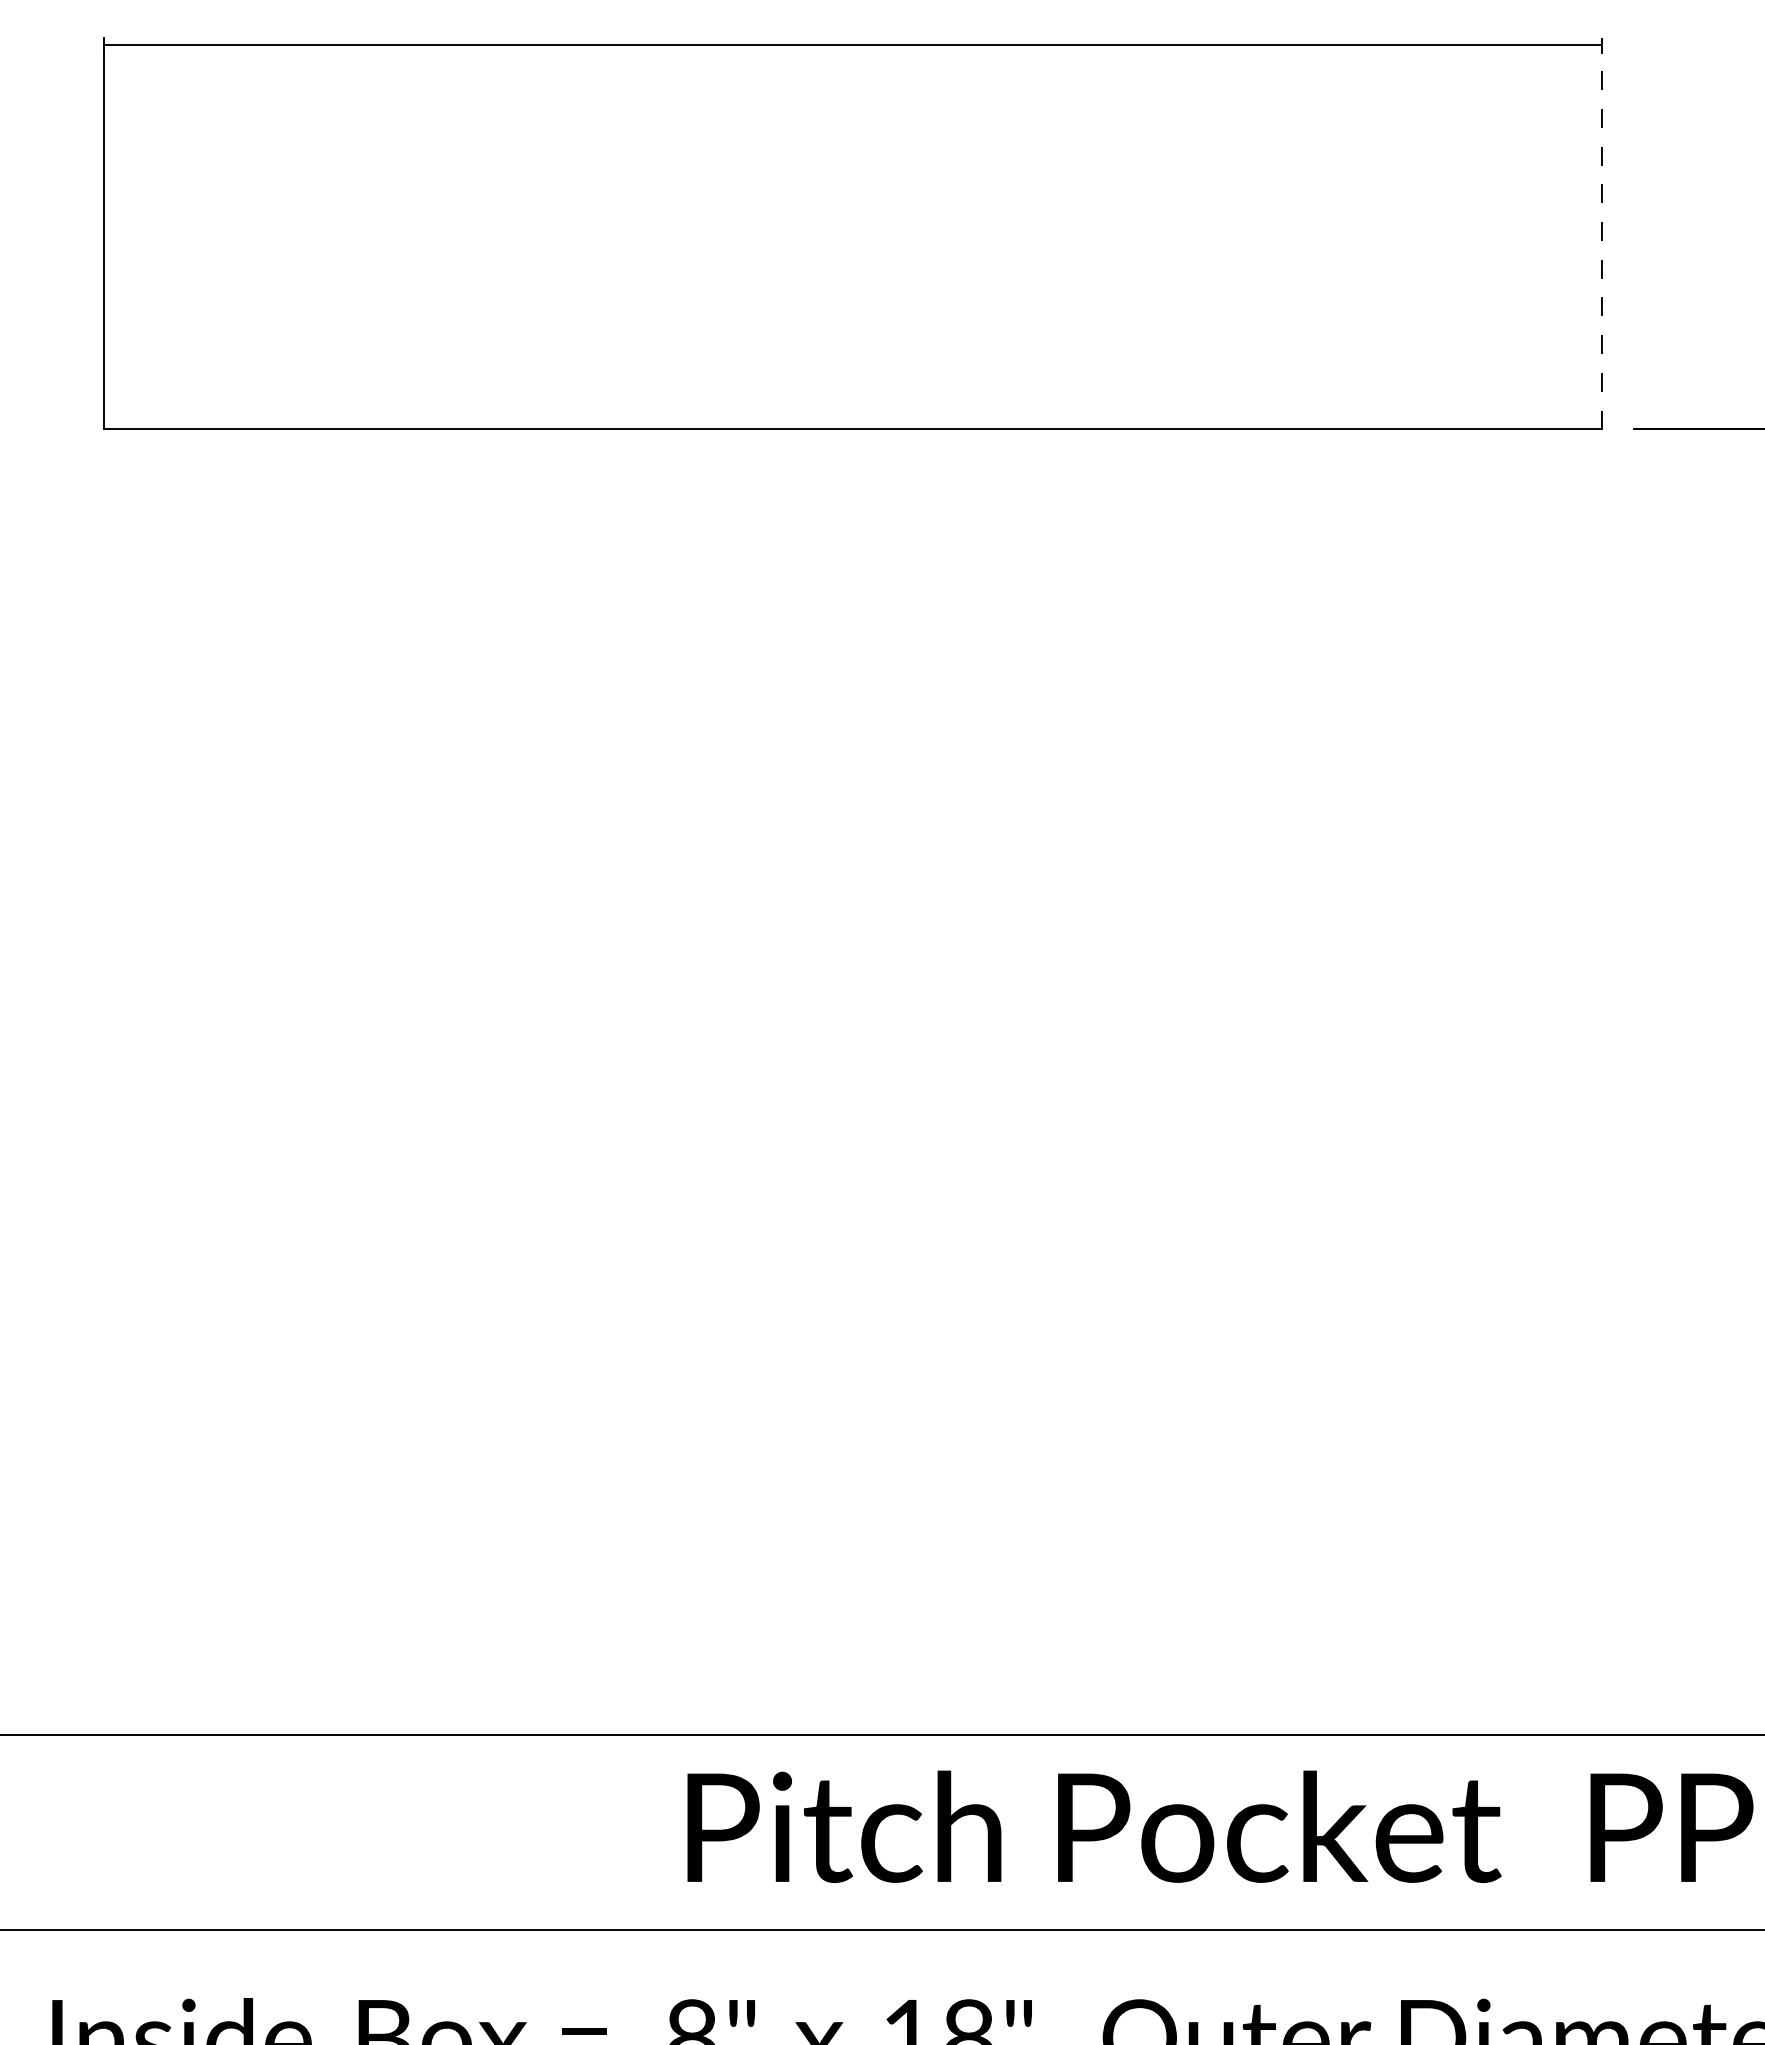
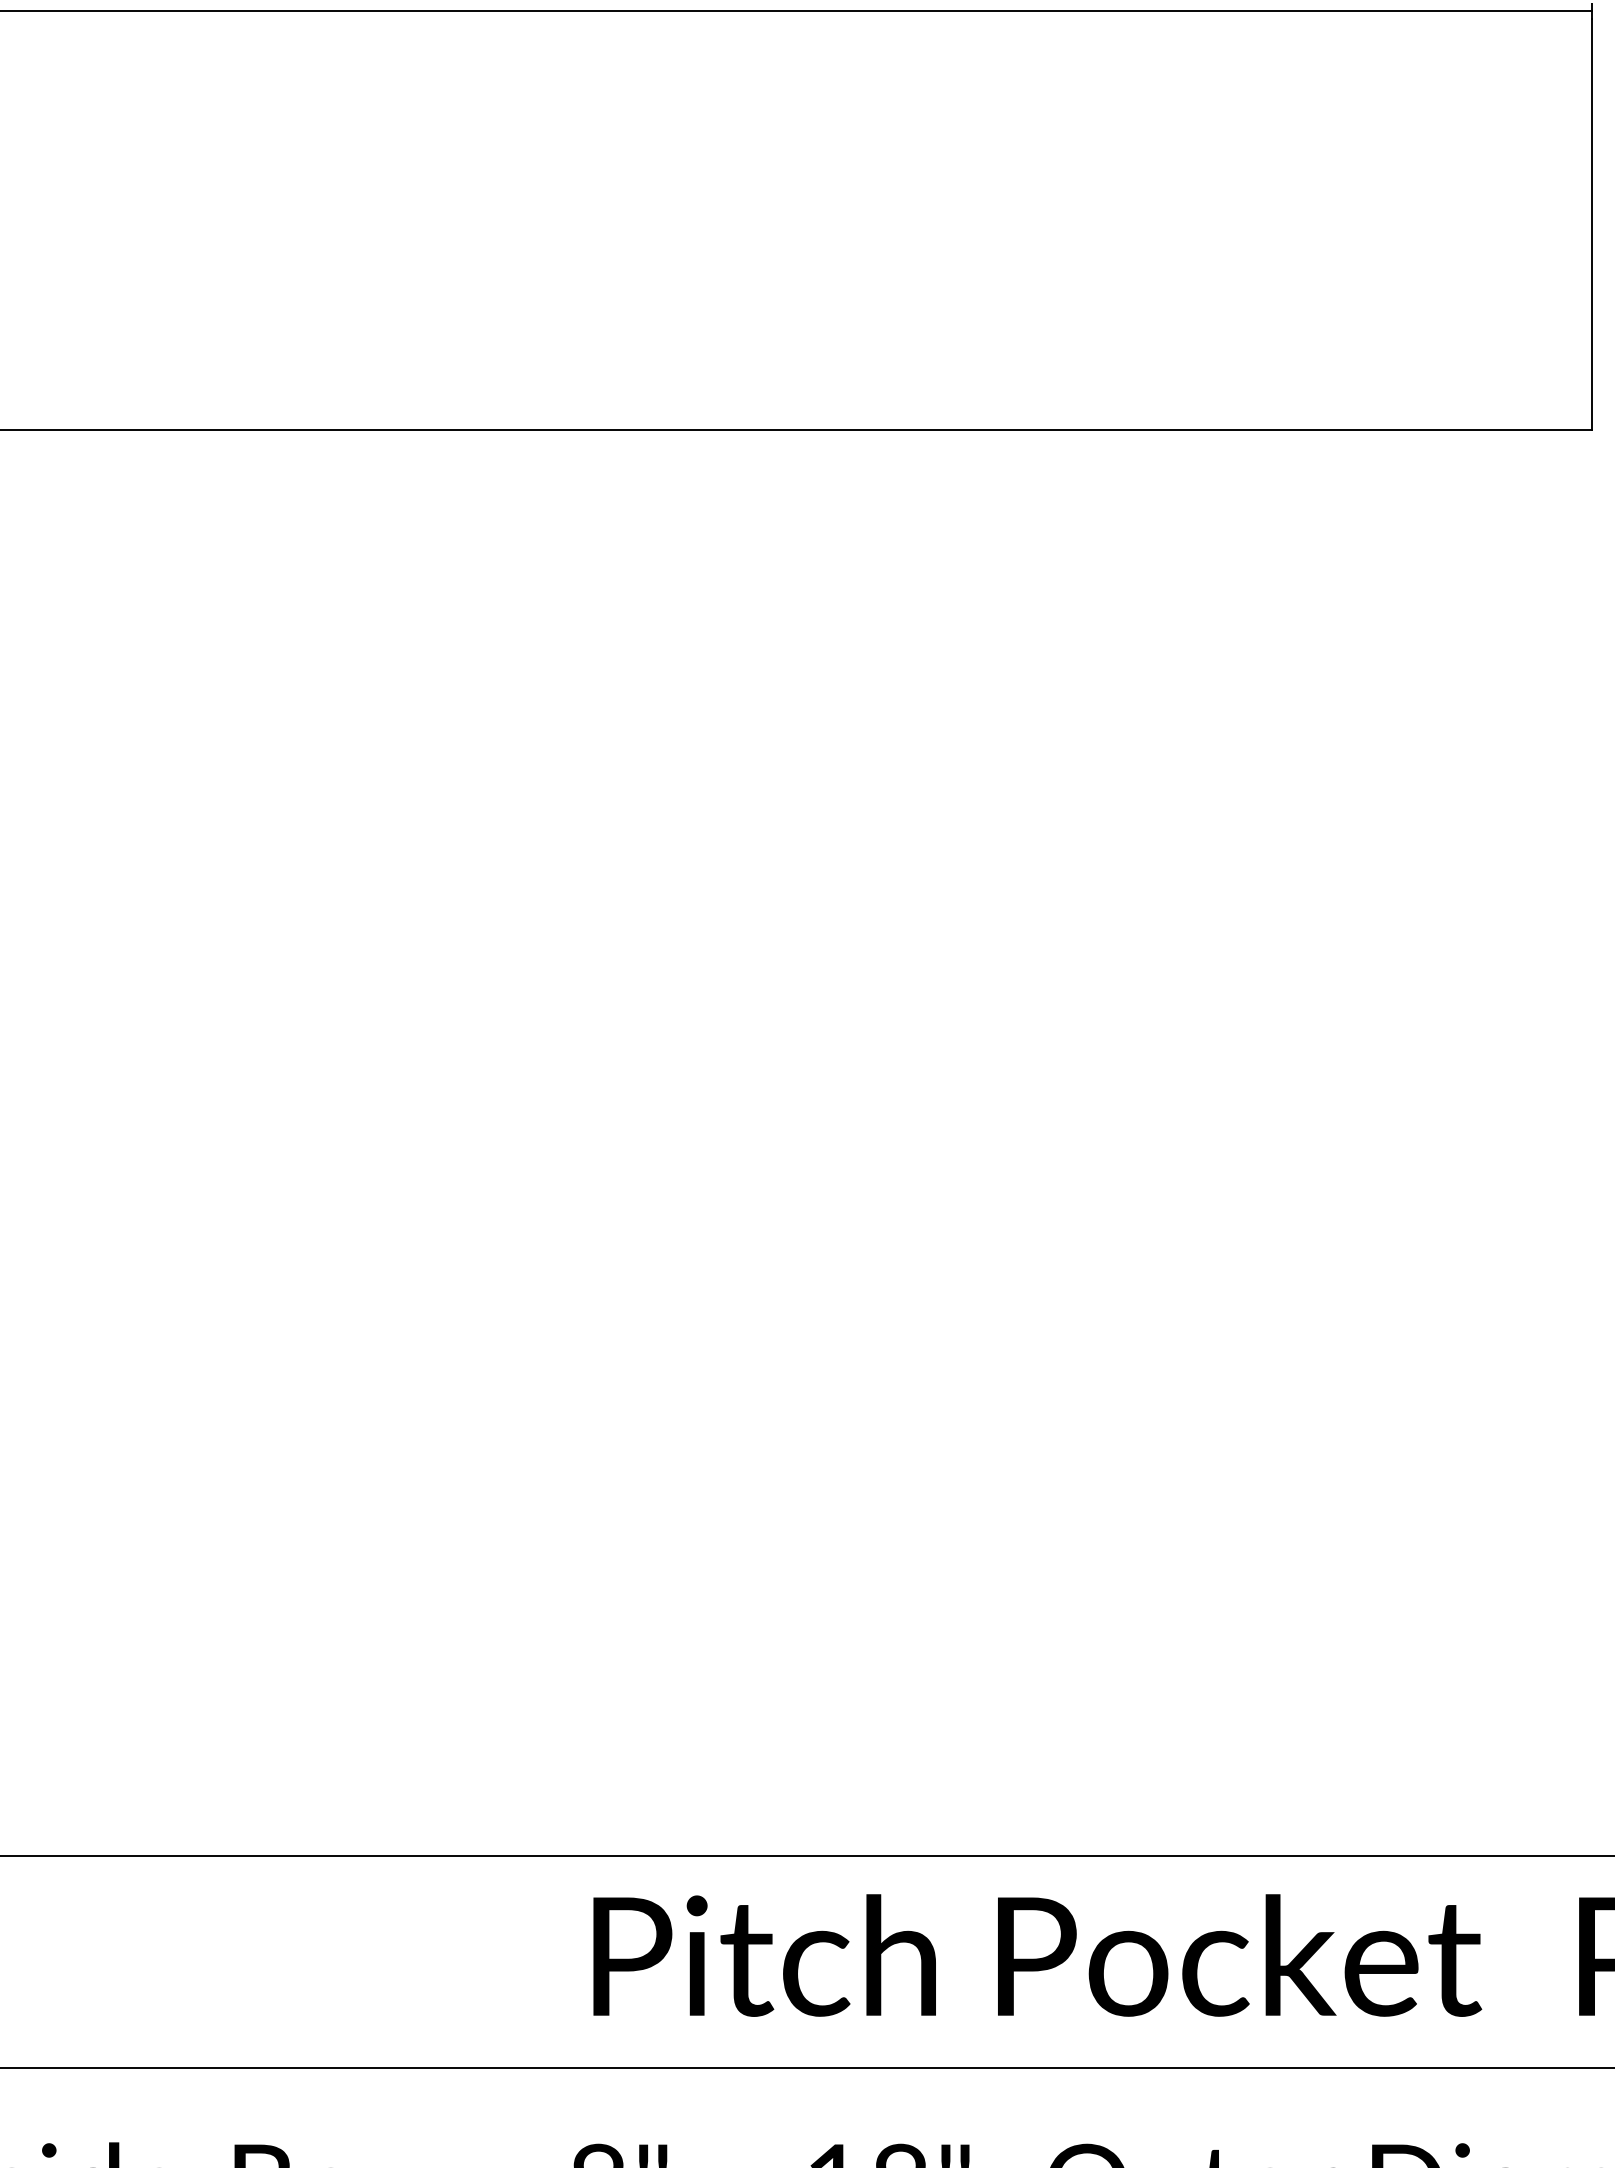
line: (1602, 240) -> (1592, 224), dashed -> solid

